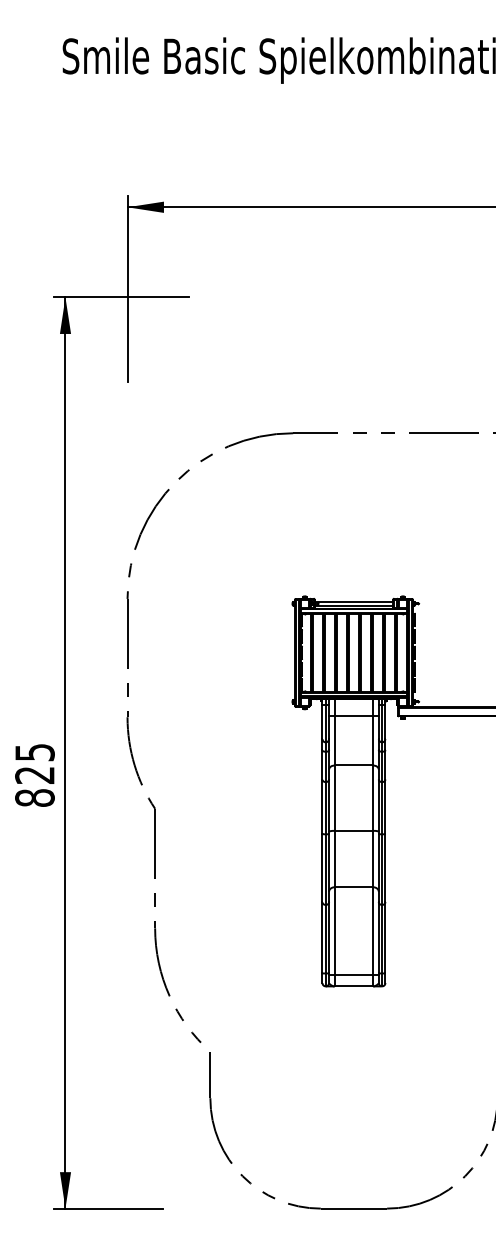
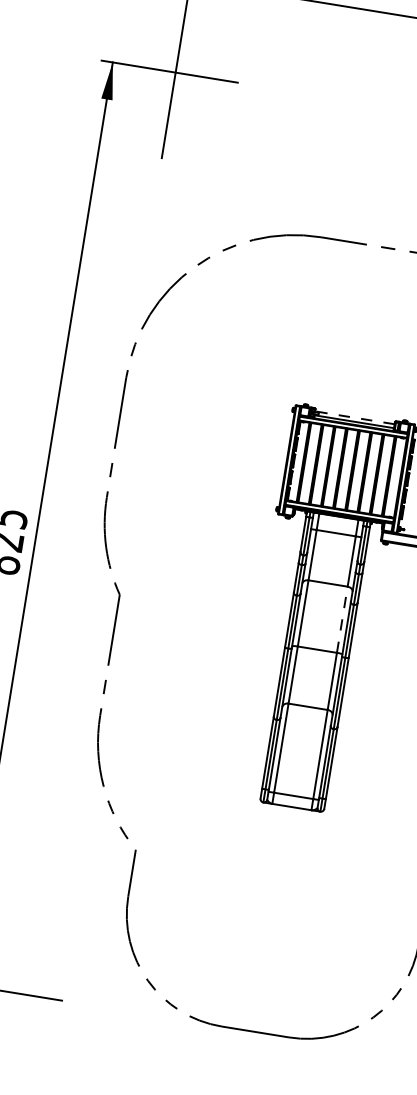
line: (353, 601) -> (354, 417), solid -> dashed
line: (373, 798) -> (342, 620), solid -> dashed

